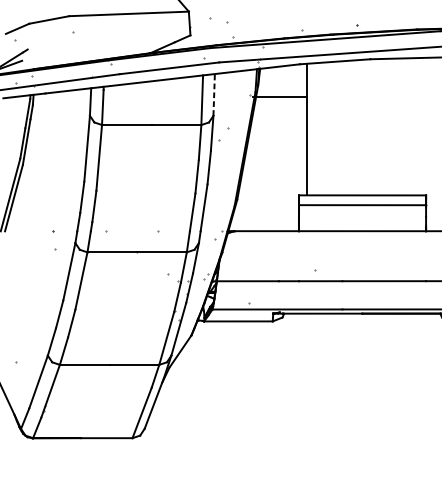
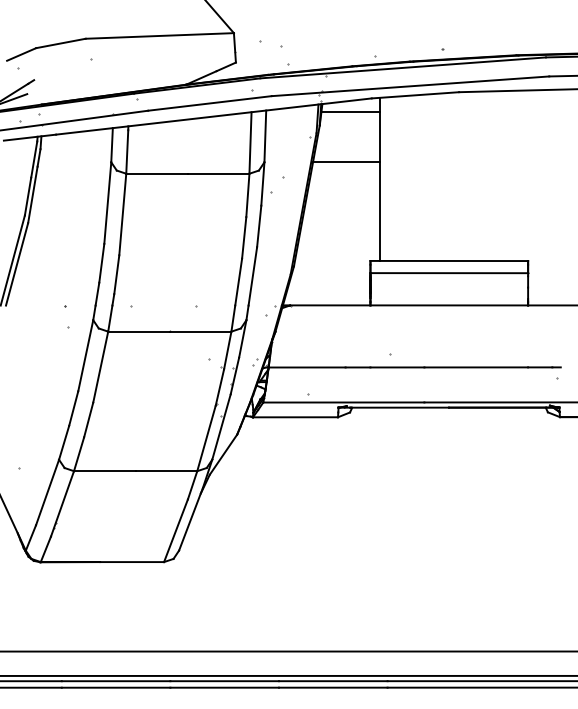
line: (282, 75) -> (350, 112), added
line: (214, 94) -> (265, 136), dashed -> solid
line: (279, 96) -> (346, 161), moved

